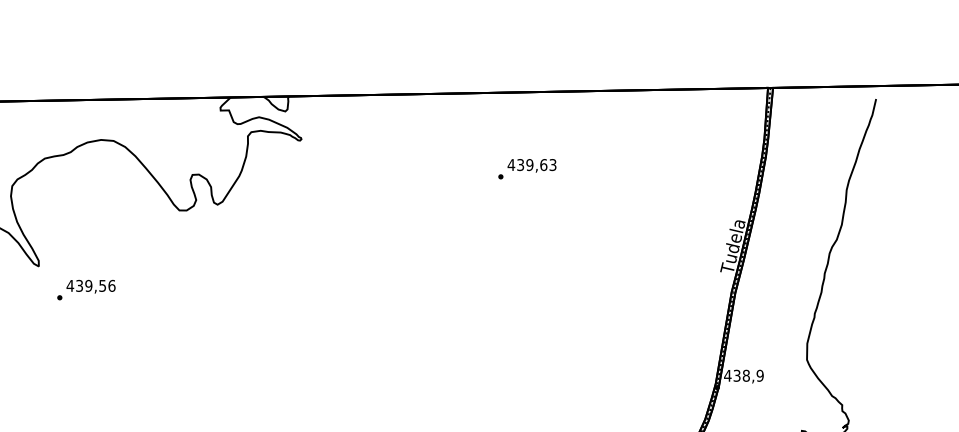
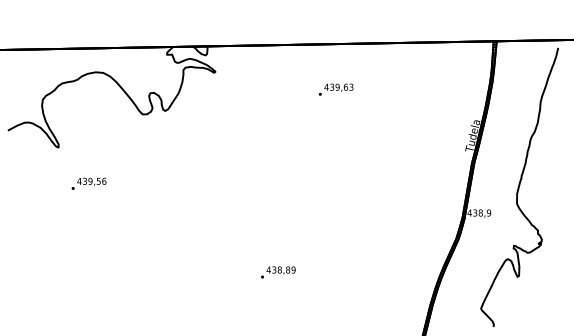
text: (526, 168) -> (335, 89), moved
text: (85, 289) -> (88, 183), moved

